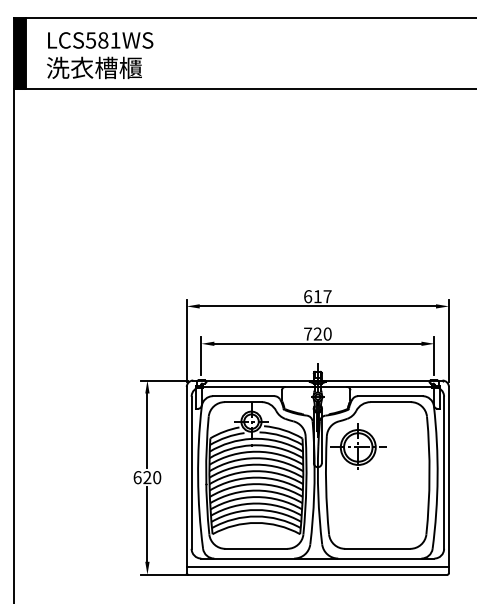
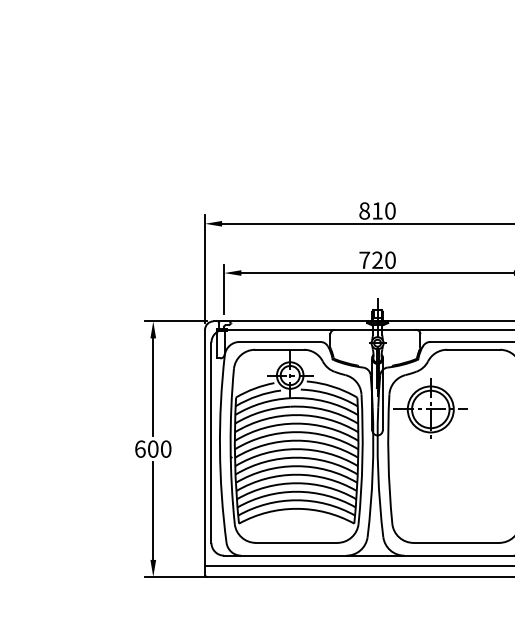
text: (317, 296) -> (377, 210), 617 -> 810
text: (147, 477) -> (153, 448), 620 -> 600

